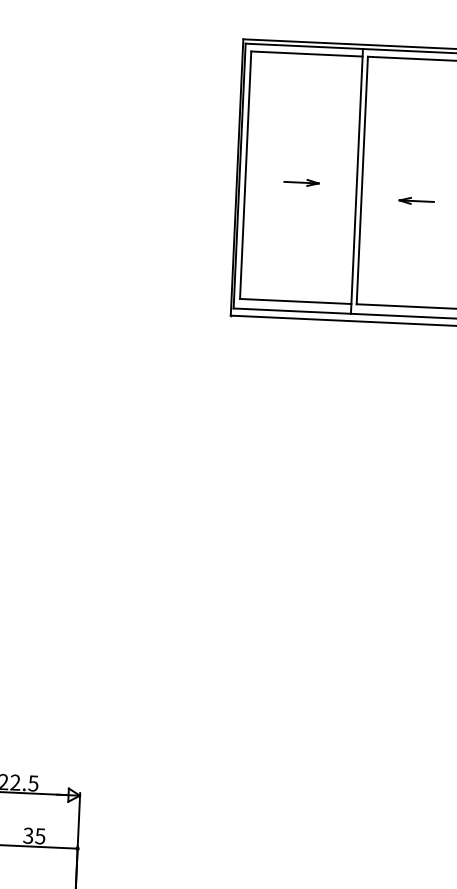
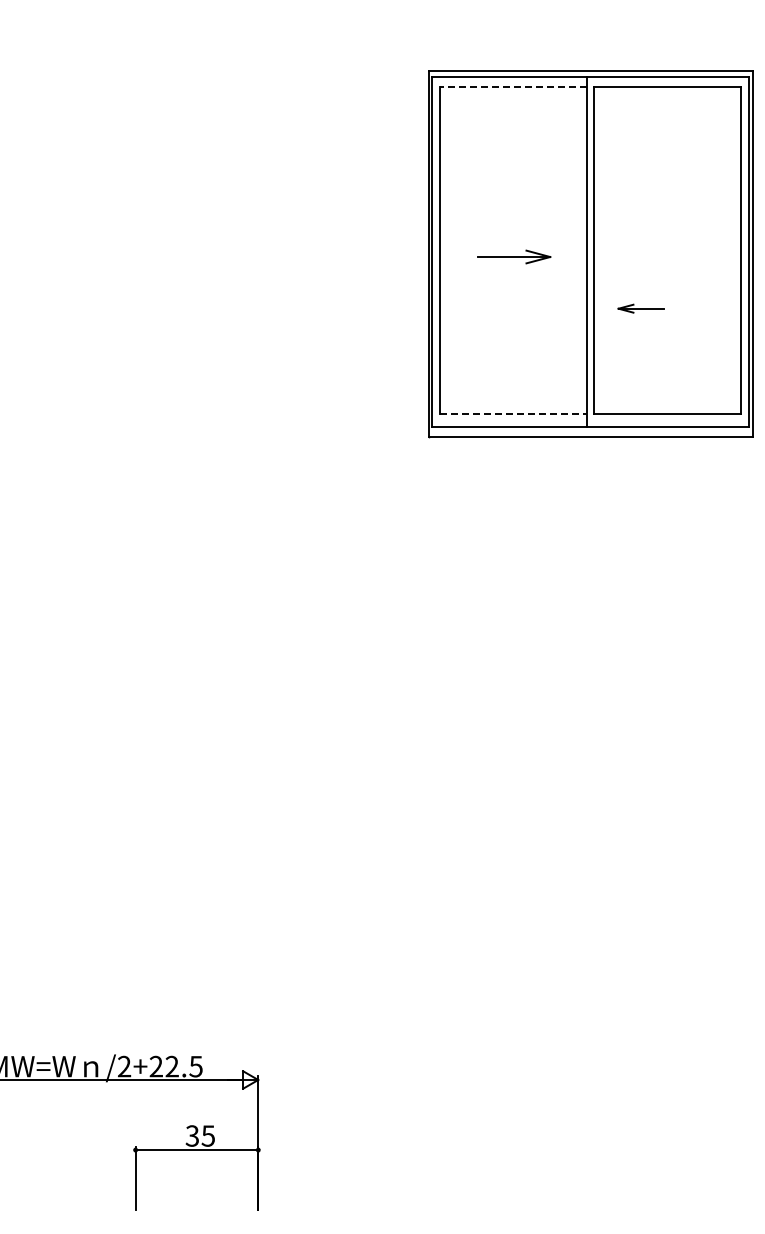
line: (307, 53) -> (513, 86), solid -> dashed
part: (301, 182) -> (513, 257), size x1.6
part: (416, 200) -> (640, 308), moved
line: (295, 301) -> (513, 414), solid -> dashed

